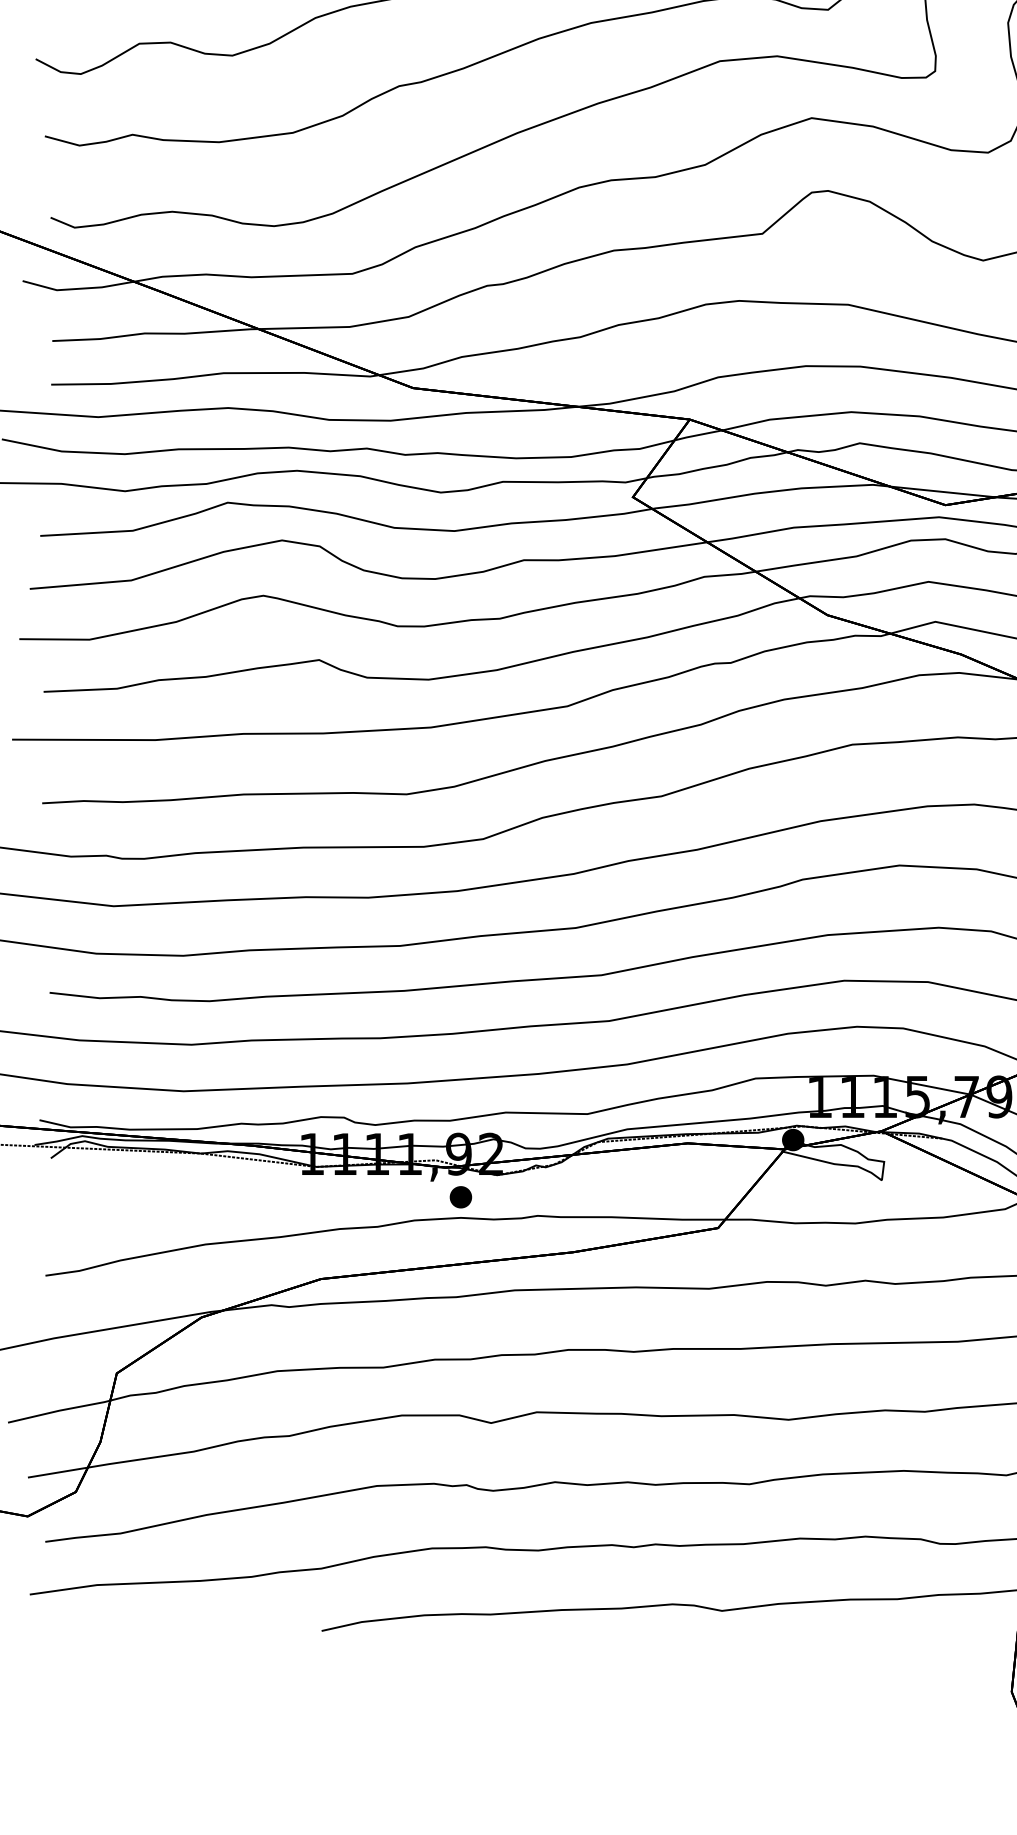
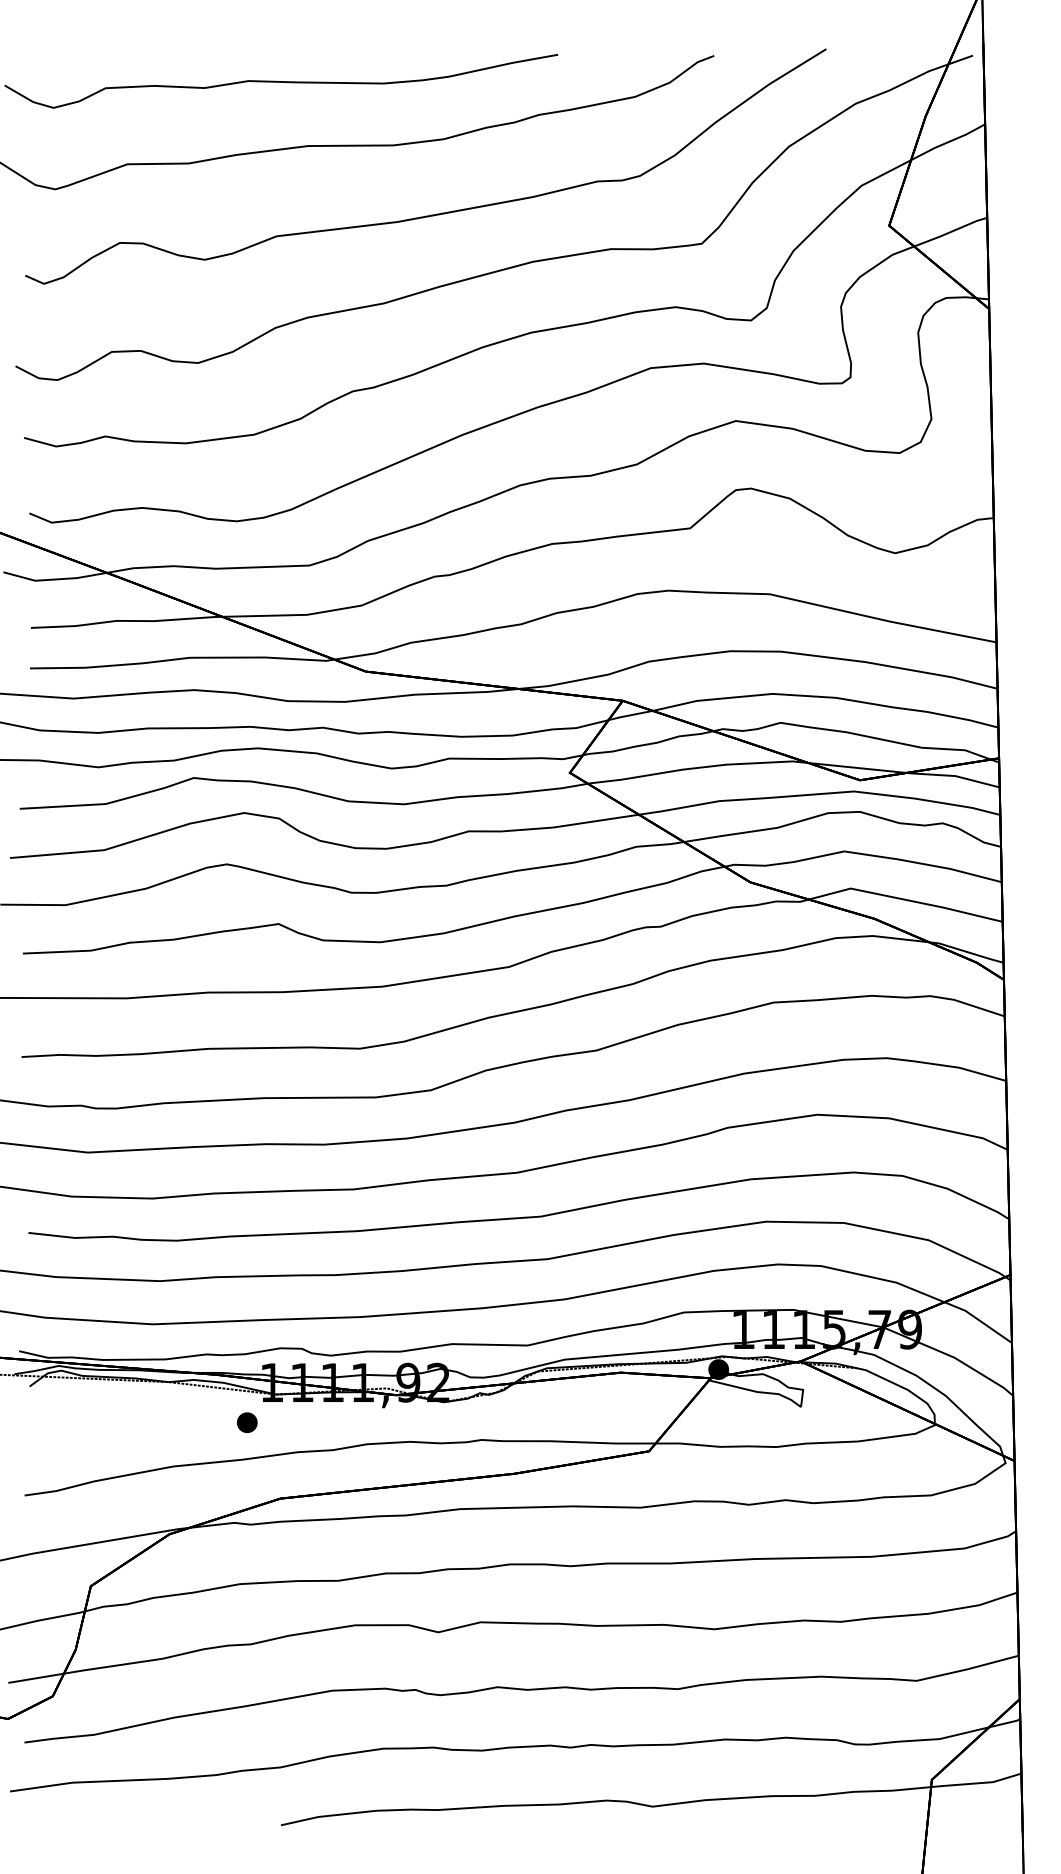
part: (461, 1197) -> (247, 1422), moved

